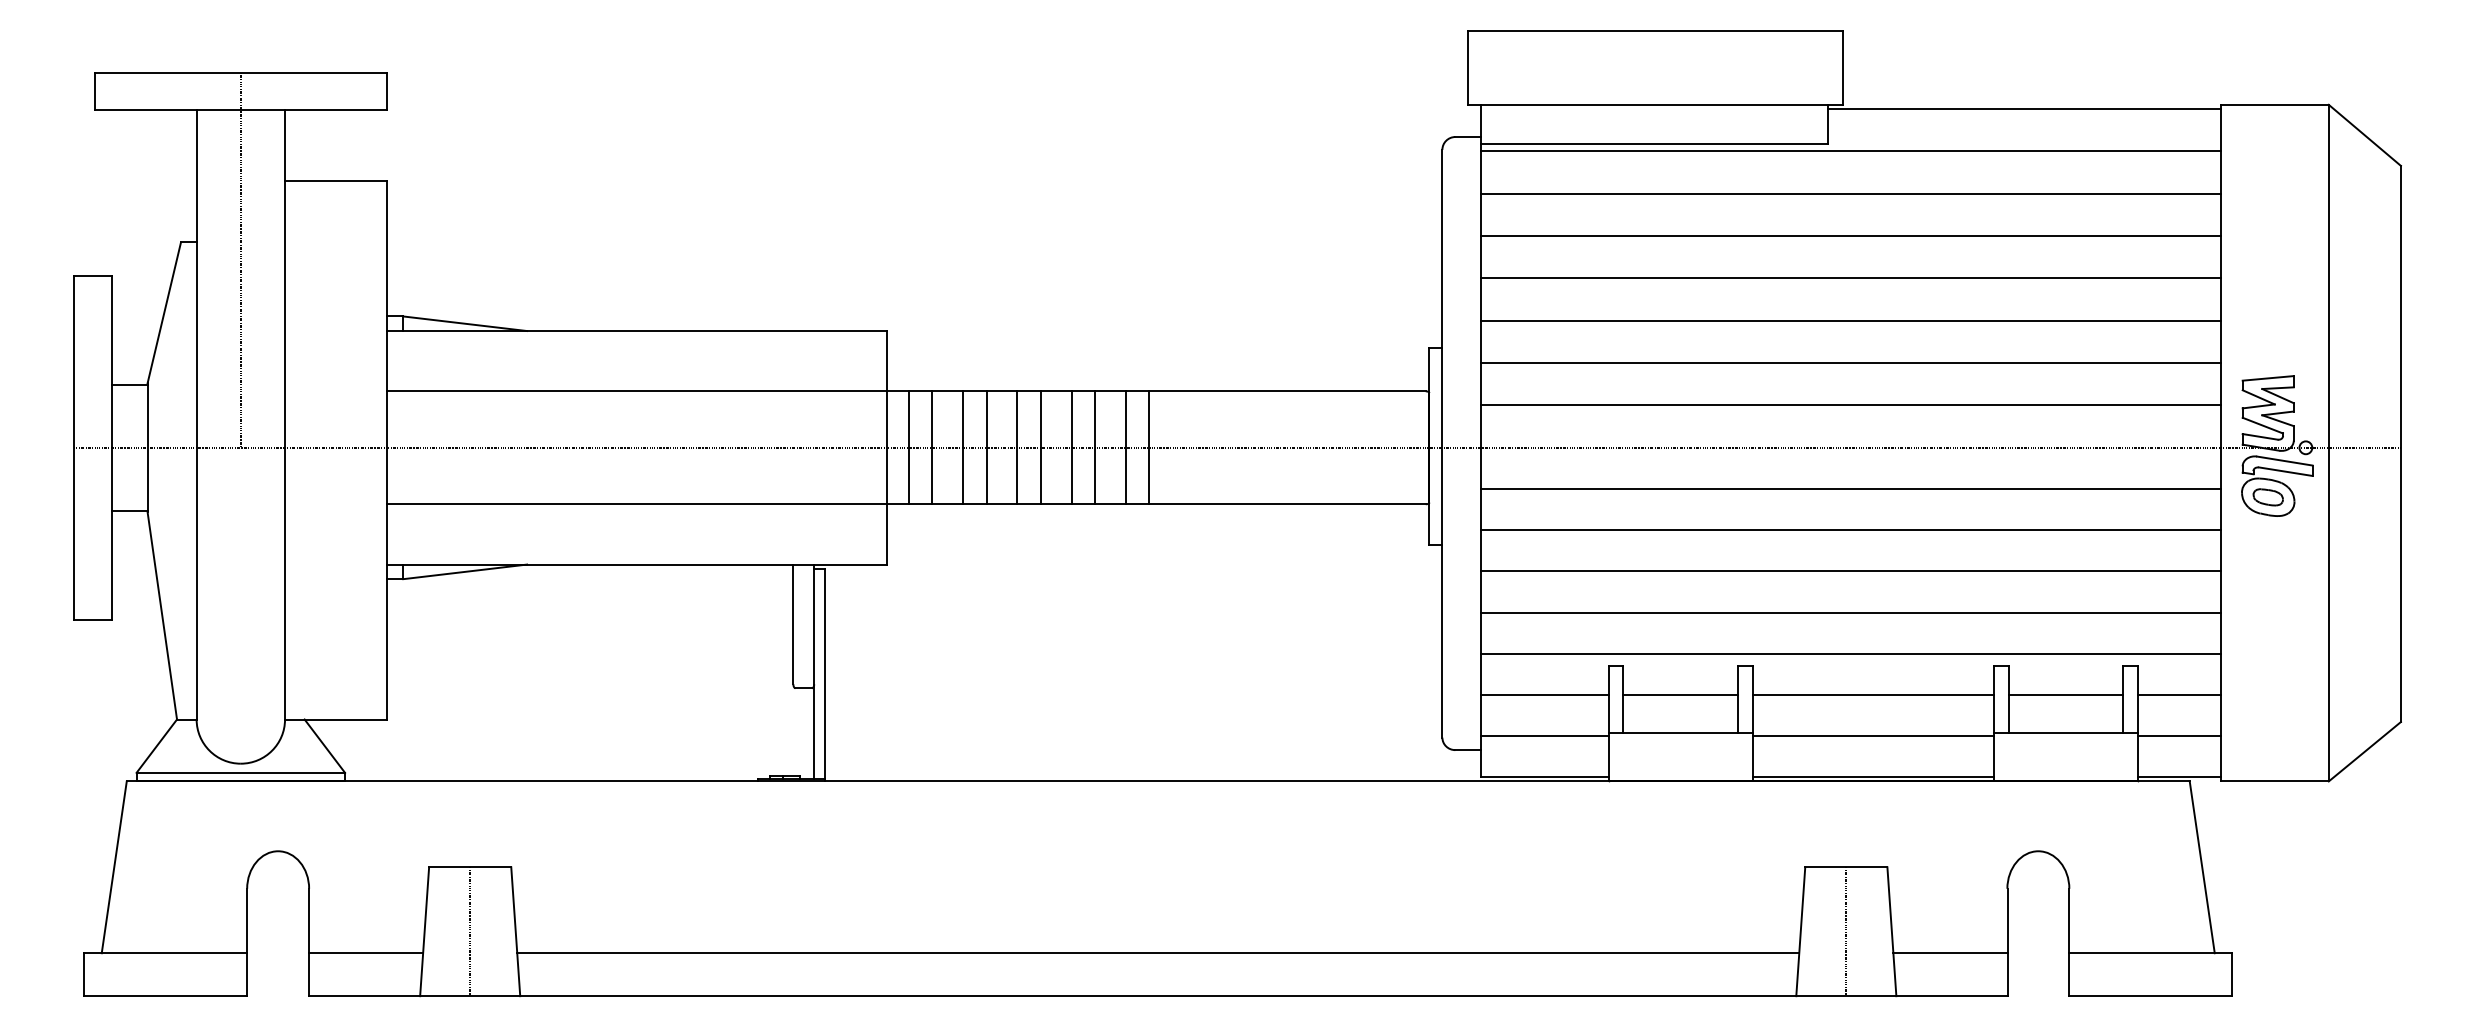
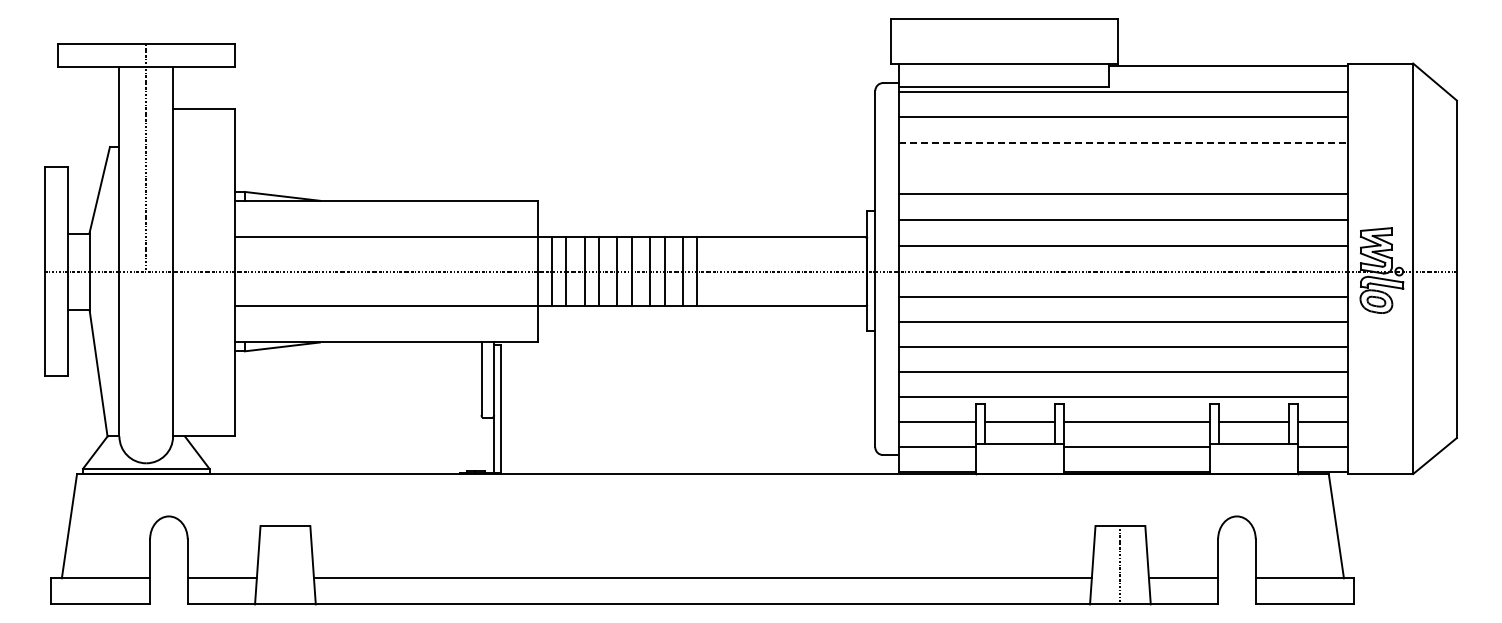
line: (1851, 236) -> (1123, 143), solid -> dashed
line: (1849, 277) -> (1122, 168), removed
line: (470, 932) -> (285, 565), removed

